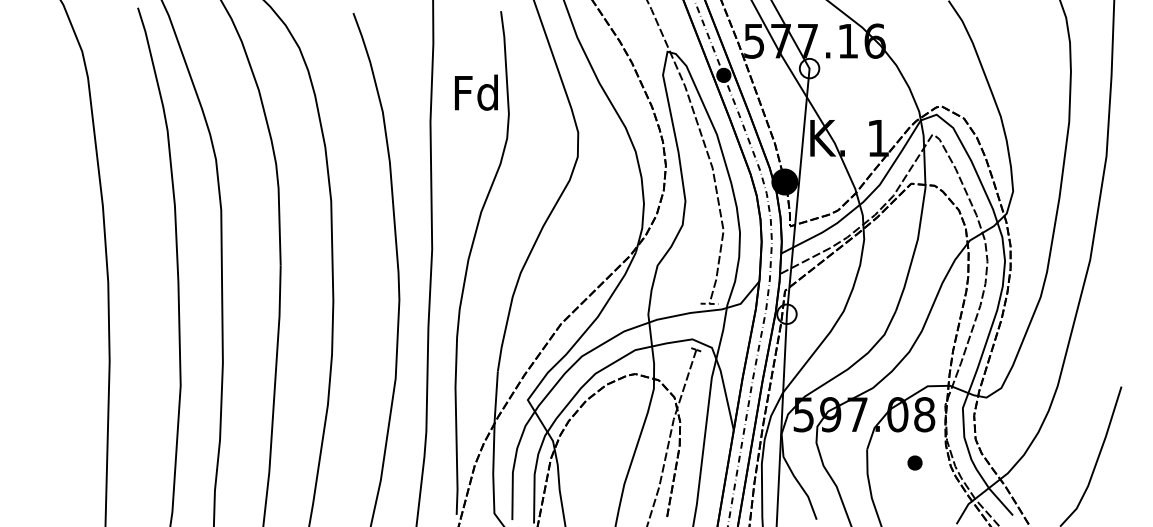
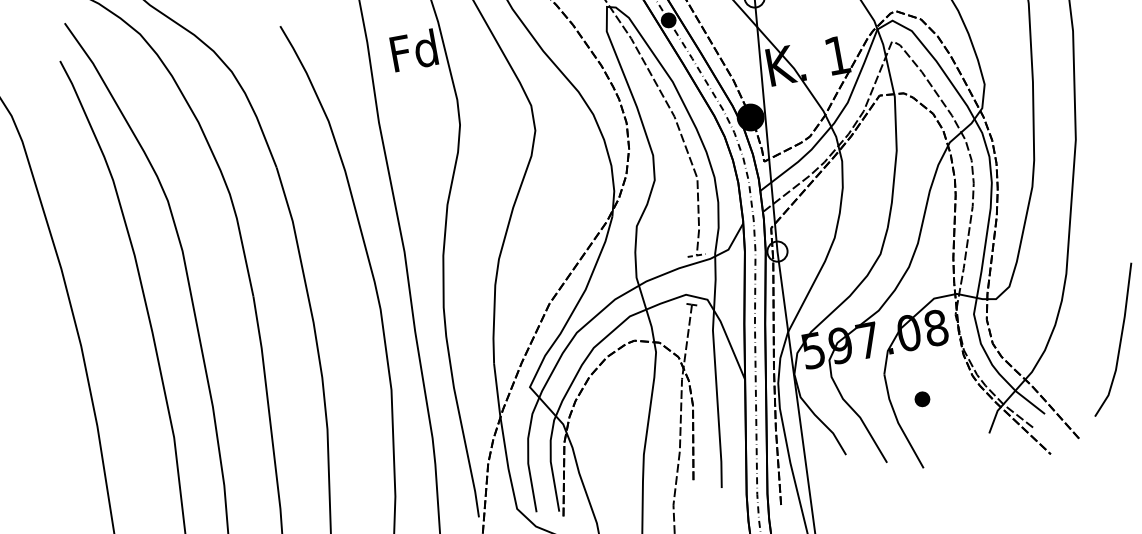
text: (476, 92) -> (414, 50), moved
part: (914, 462) -> (921, 398), moved

